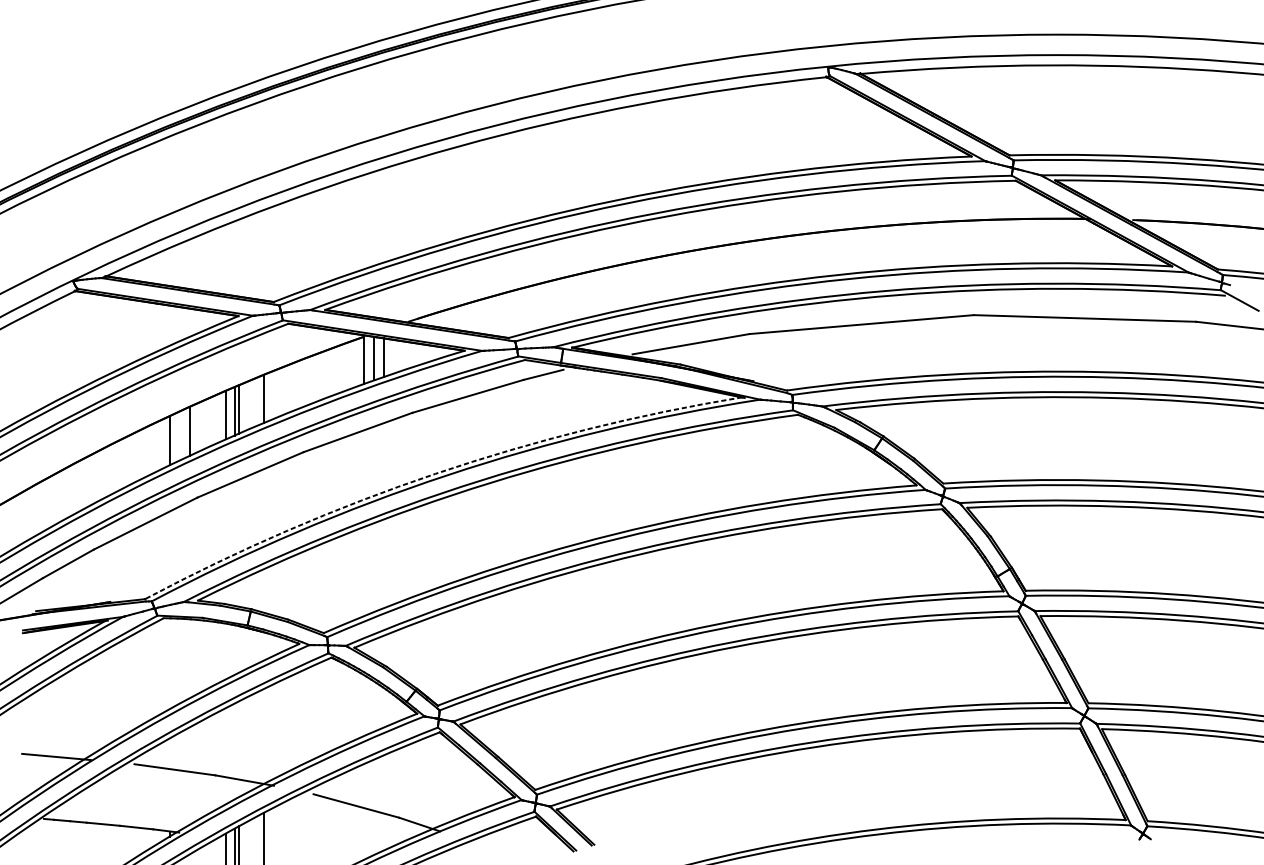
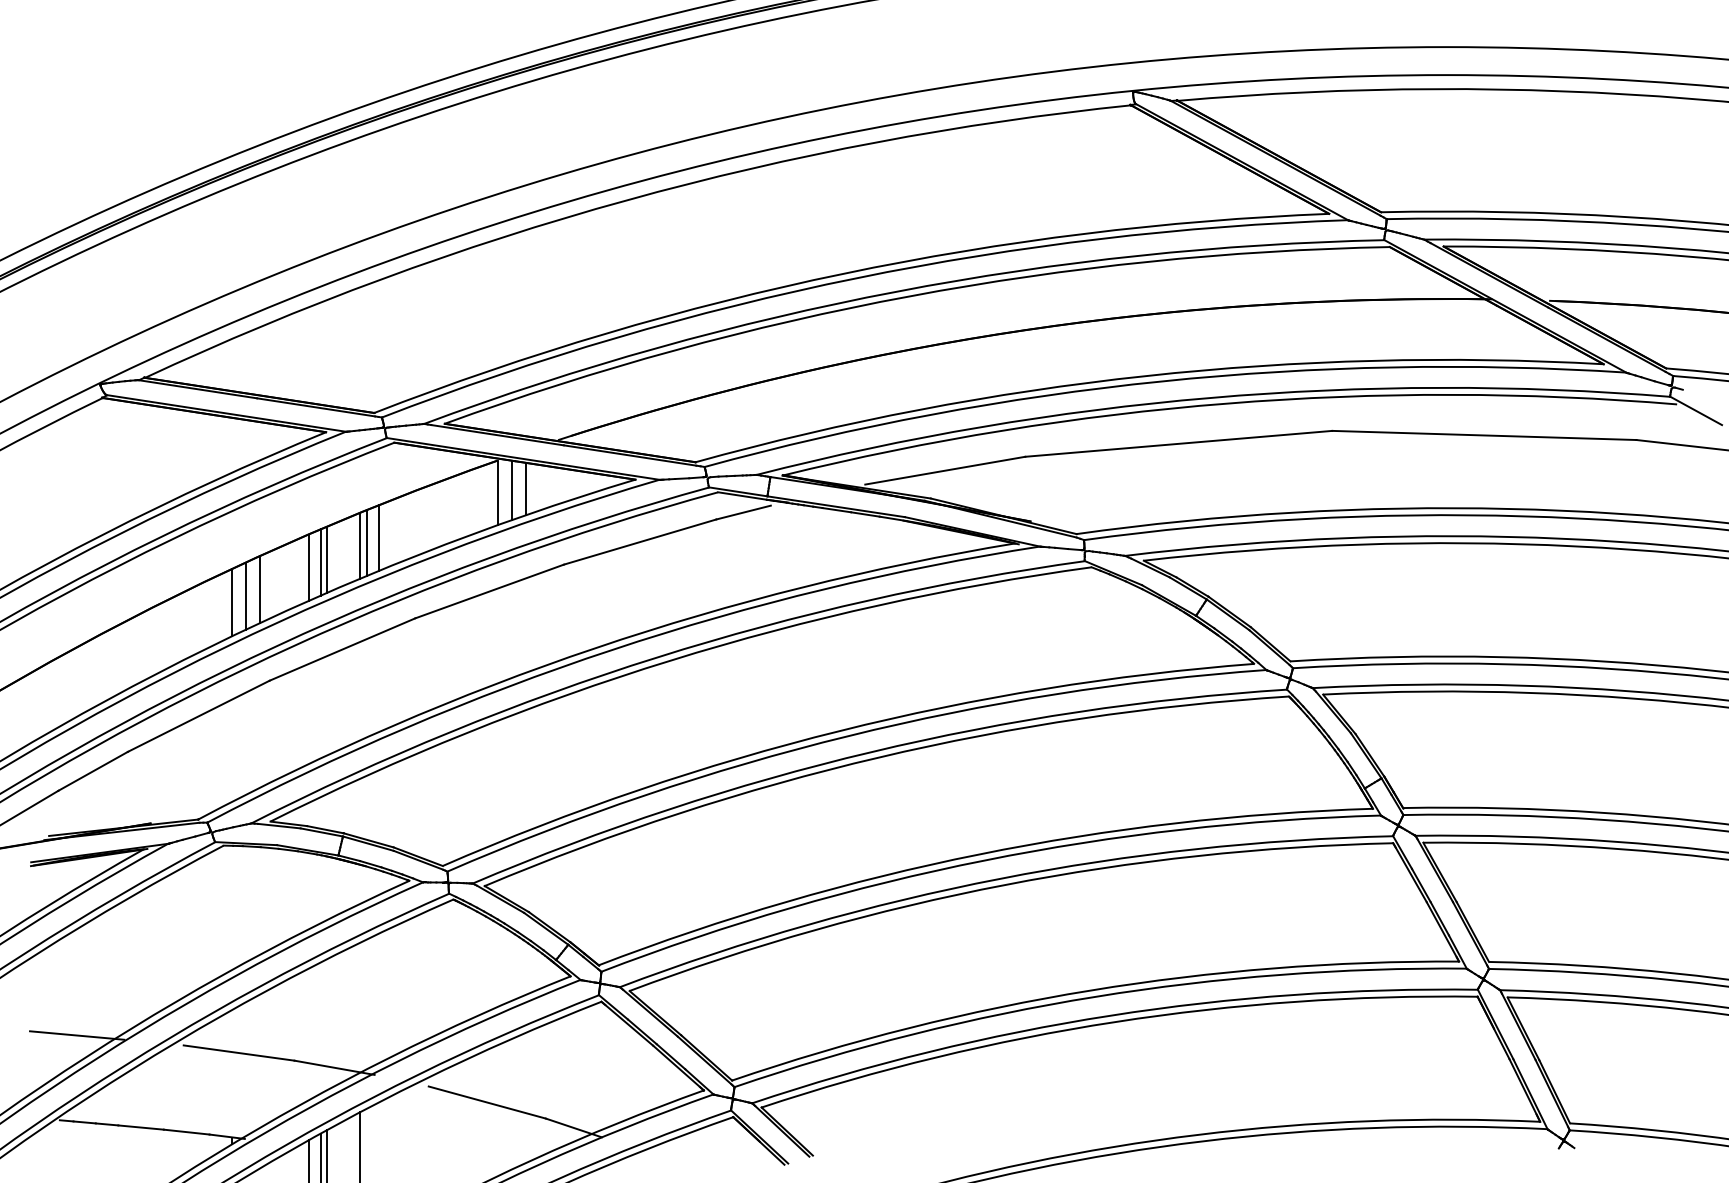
line: (276, 393) -> (378, 538), added
line: (268, 397) -> (366, 543), added
line: (179, 435) -> (245, 595), added
arc: (435, 474) -> (595, 648), dashed -> solid

